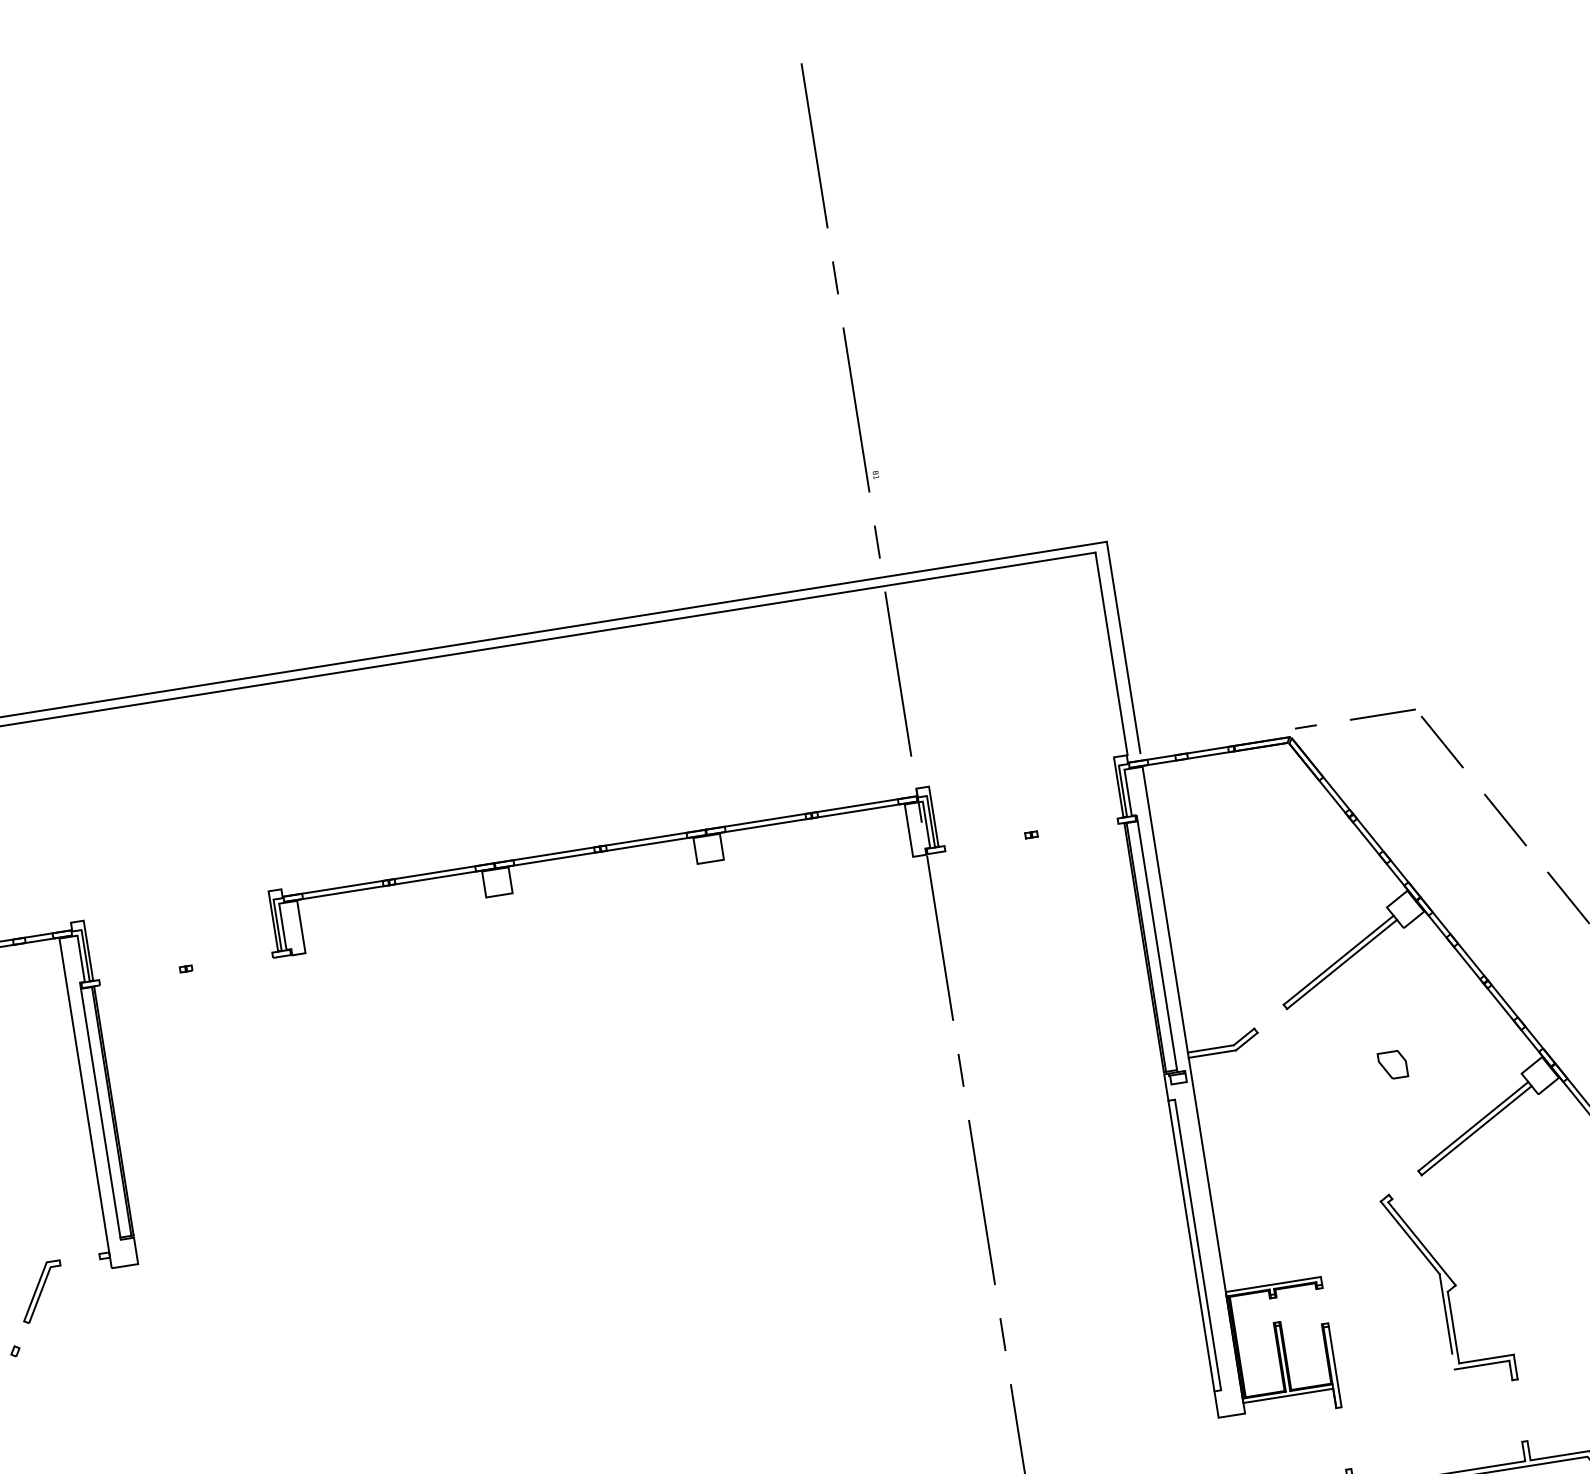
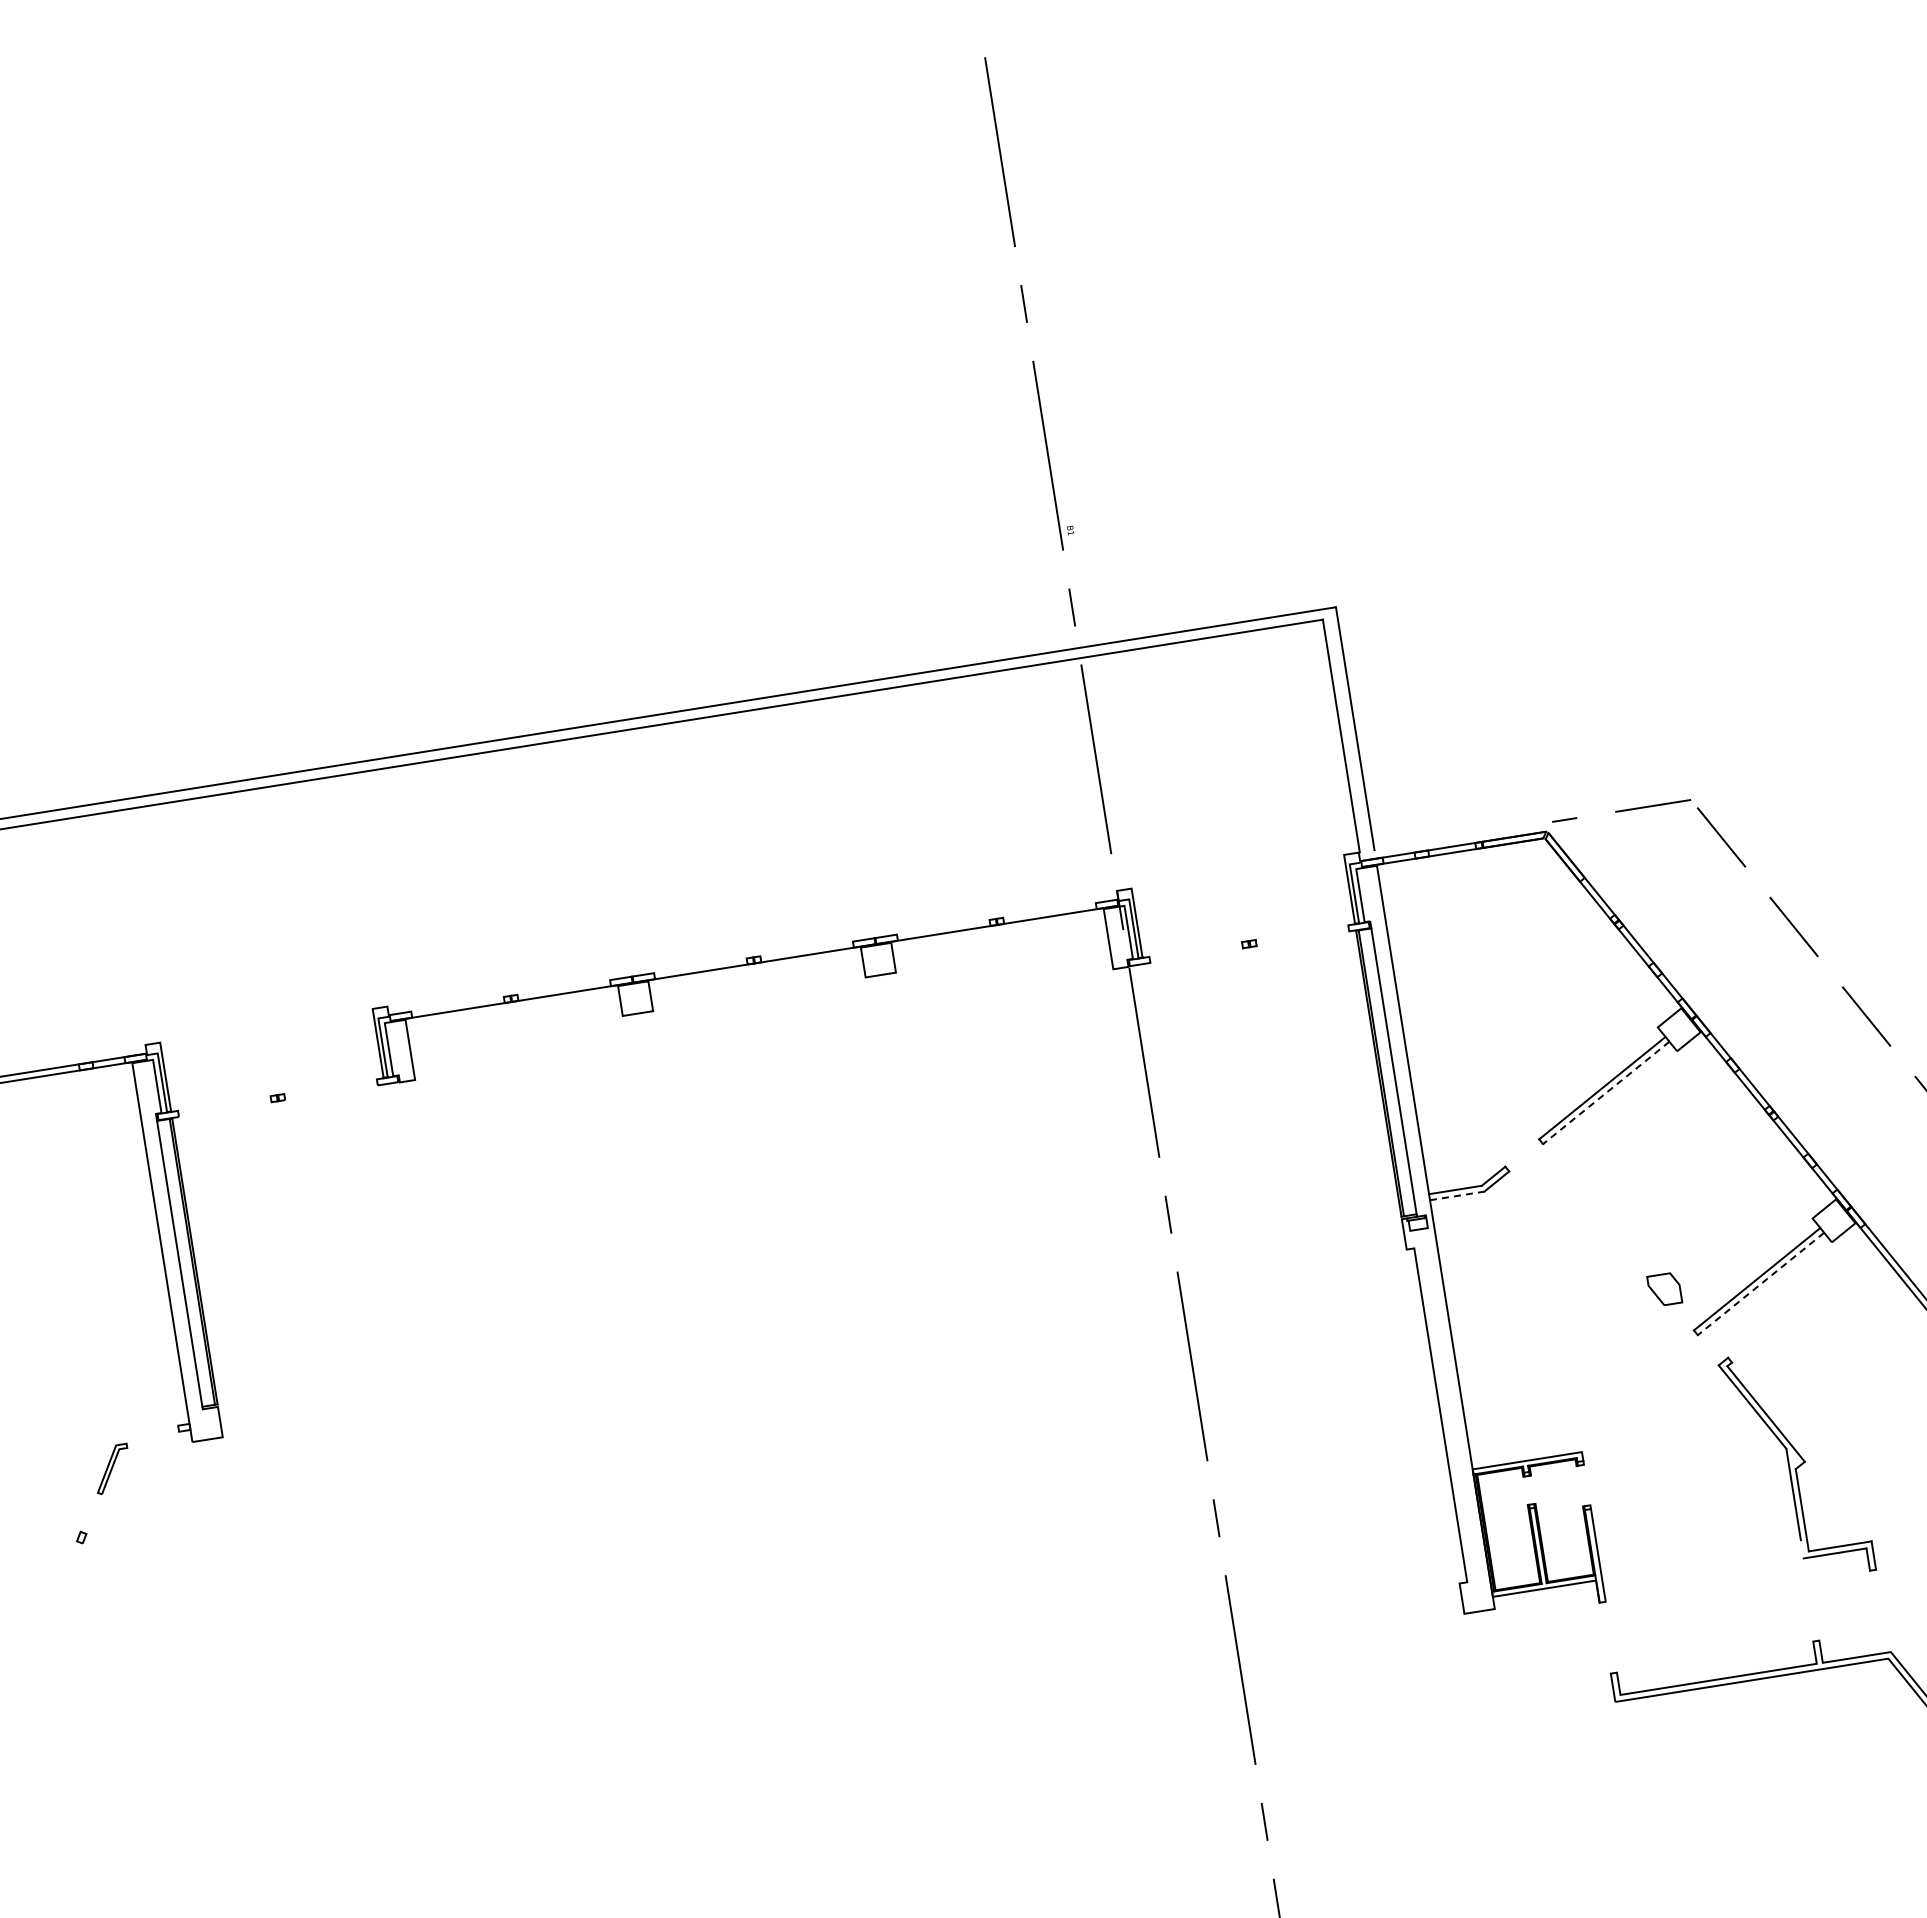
line: (600, 846) -> (753, 957), removed
line: (1341, 964) -> (1605, 1093), solid -> dashed
line: (1212, 1053) -> (1457, 1195), solid -> dashed
part: (1392, 1064) -> (1664, 1288), moved
line: (1476, 1131) -> (1760, 1284), solid -> dashed
line: (1190, 1246) -> (1432, 1416), removed
part: (1449, 1286) -> (1797, 1463), moved
part: (42, 1291) -> (112, 1468), size x0.7

